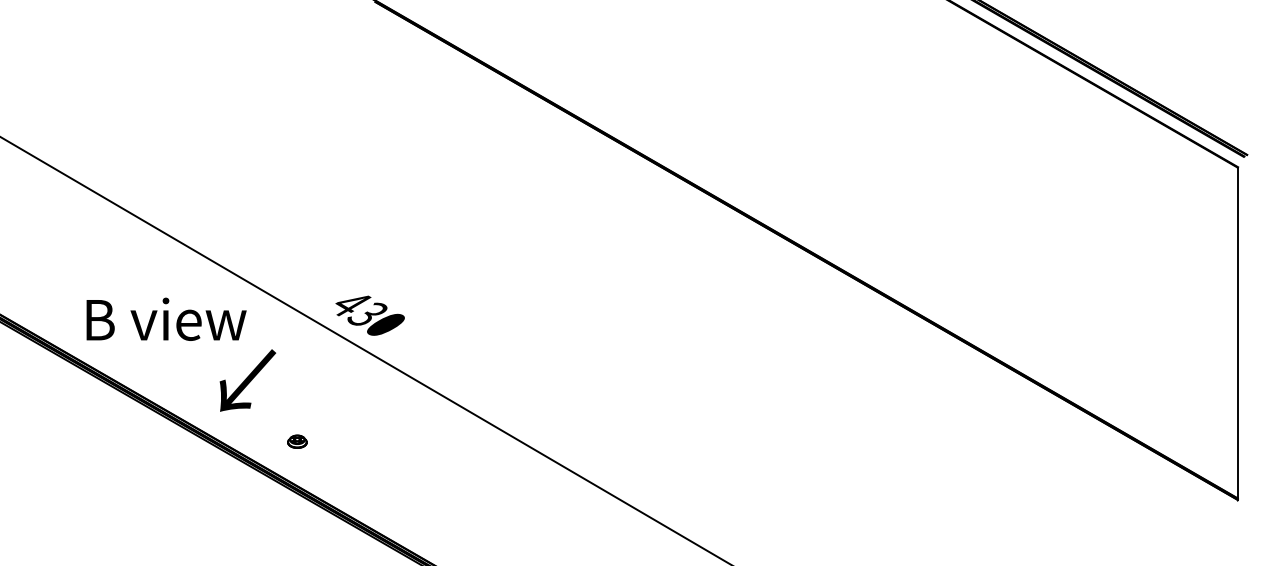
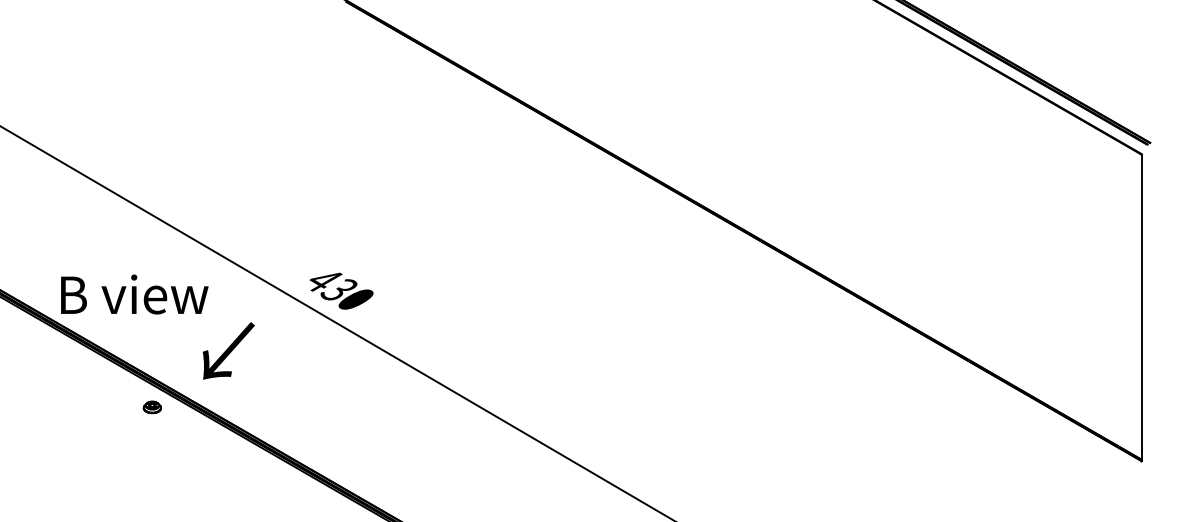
text: (166, 319) -> (134, 294), moved
part: (296, 441) -> (151, 407), moved

